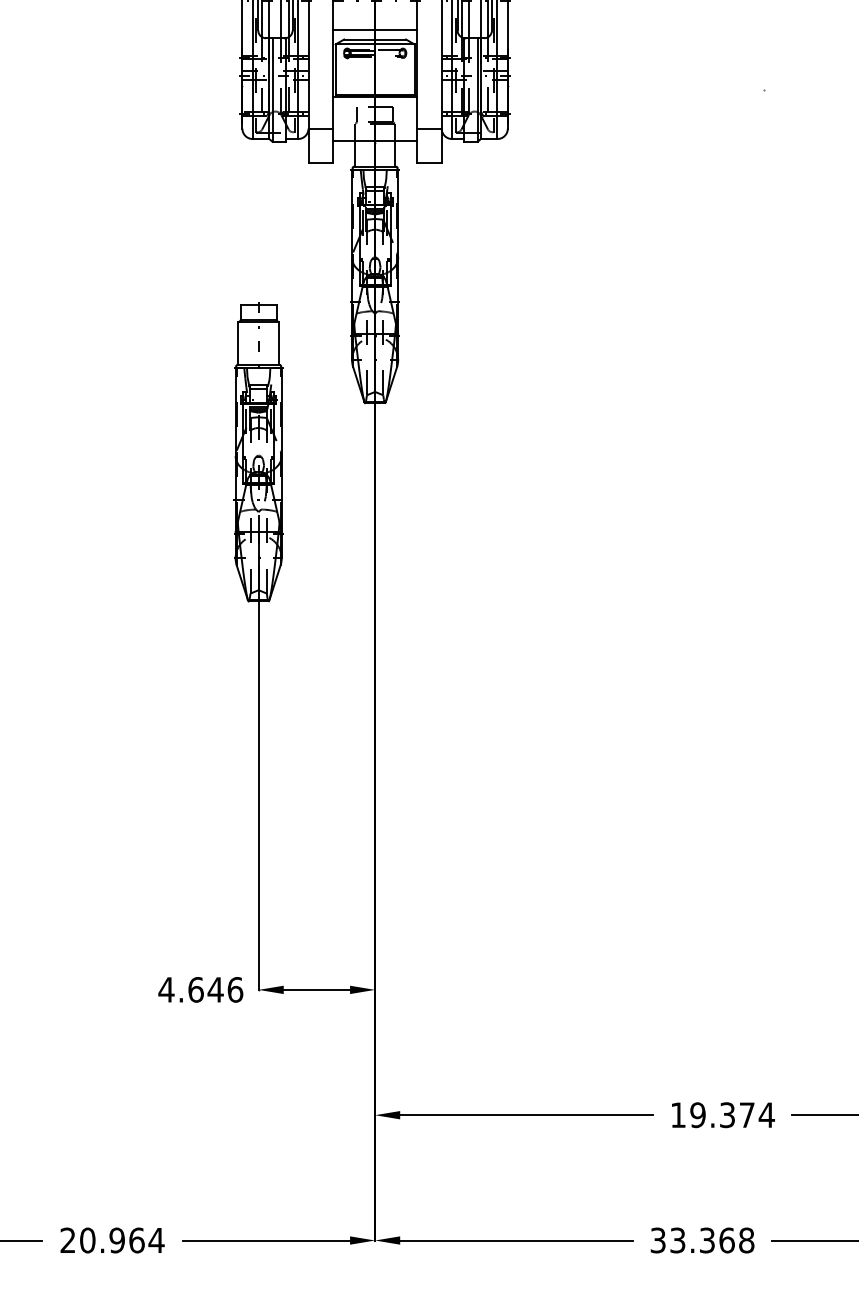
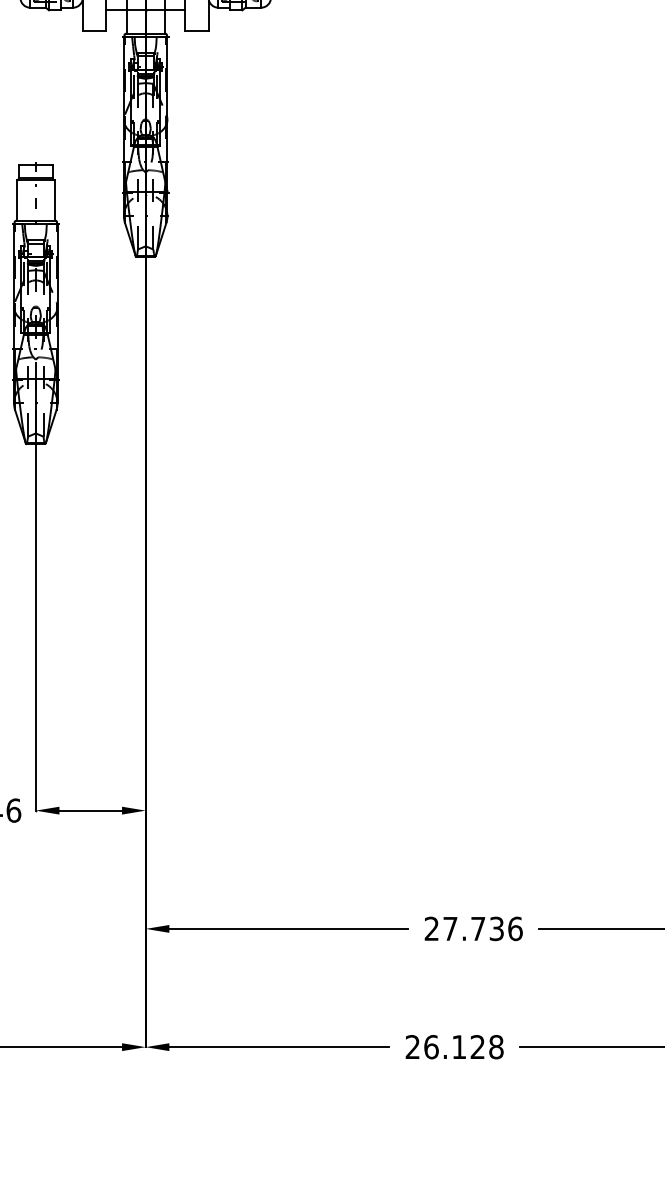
text: (722, 1115) -> (473, 929), 19.374 -> 27.736
text: (692, 1240) -> (445, 1047), 33.368 -> 26.128

